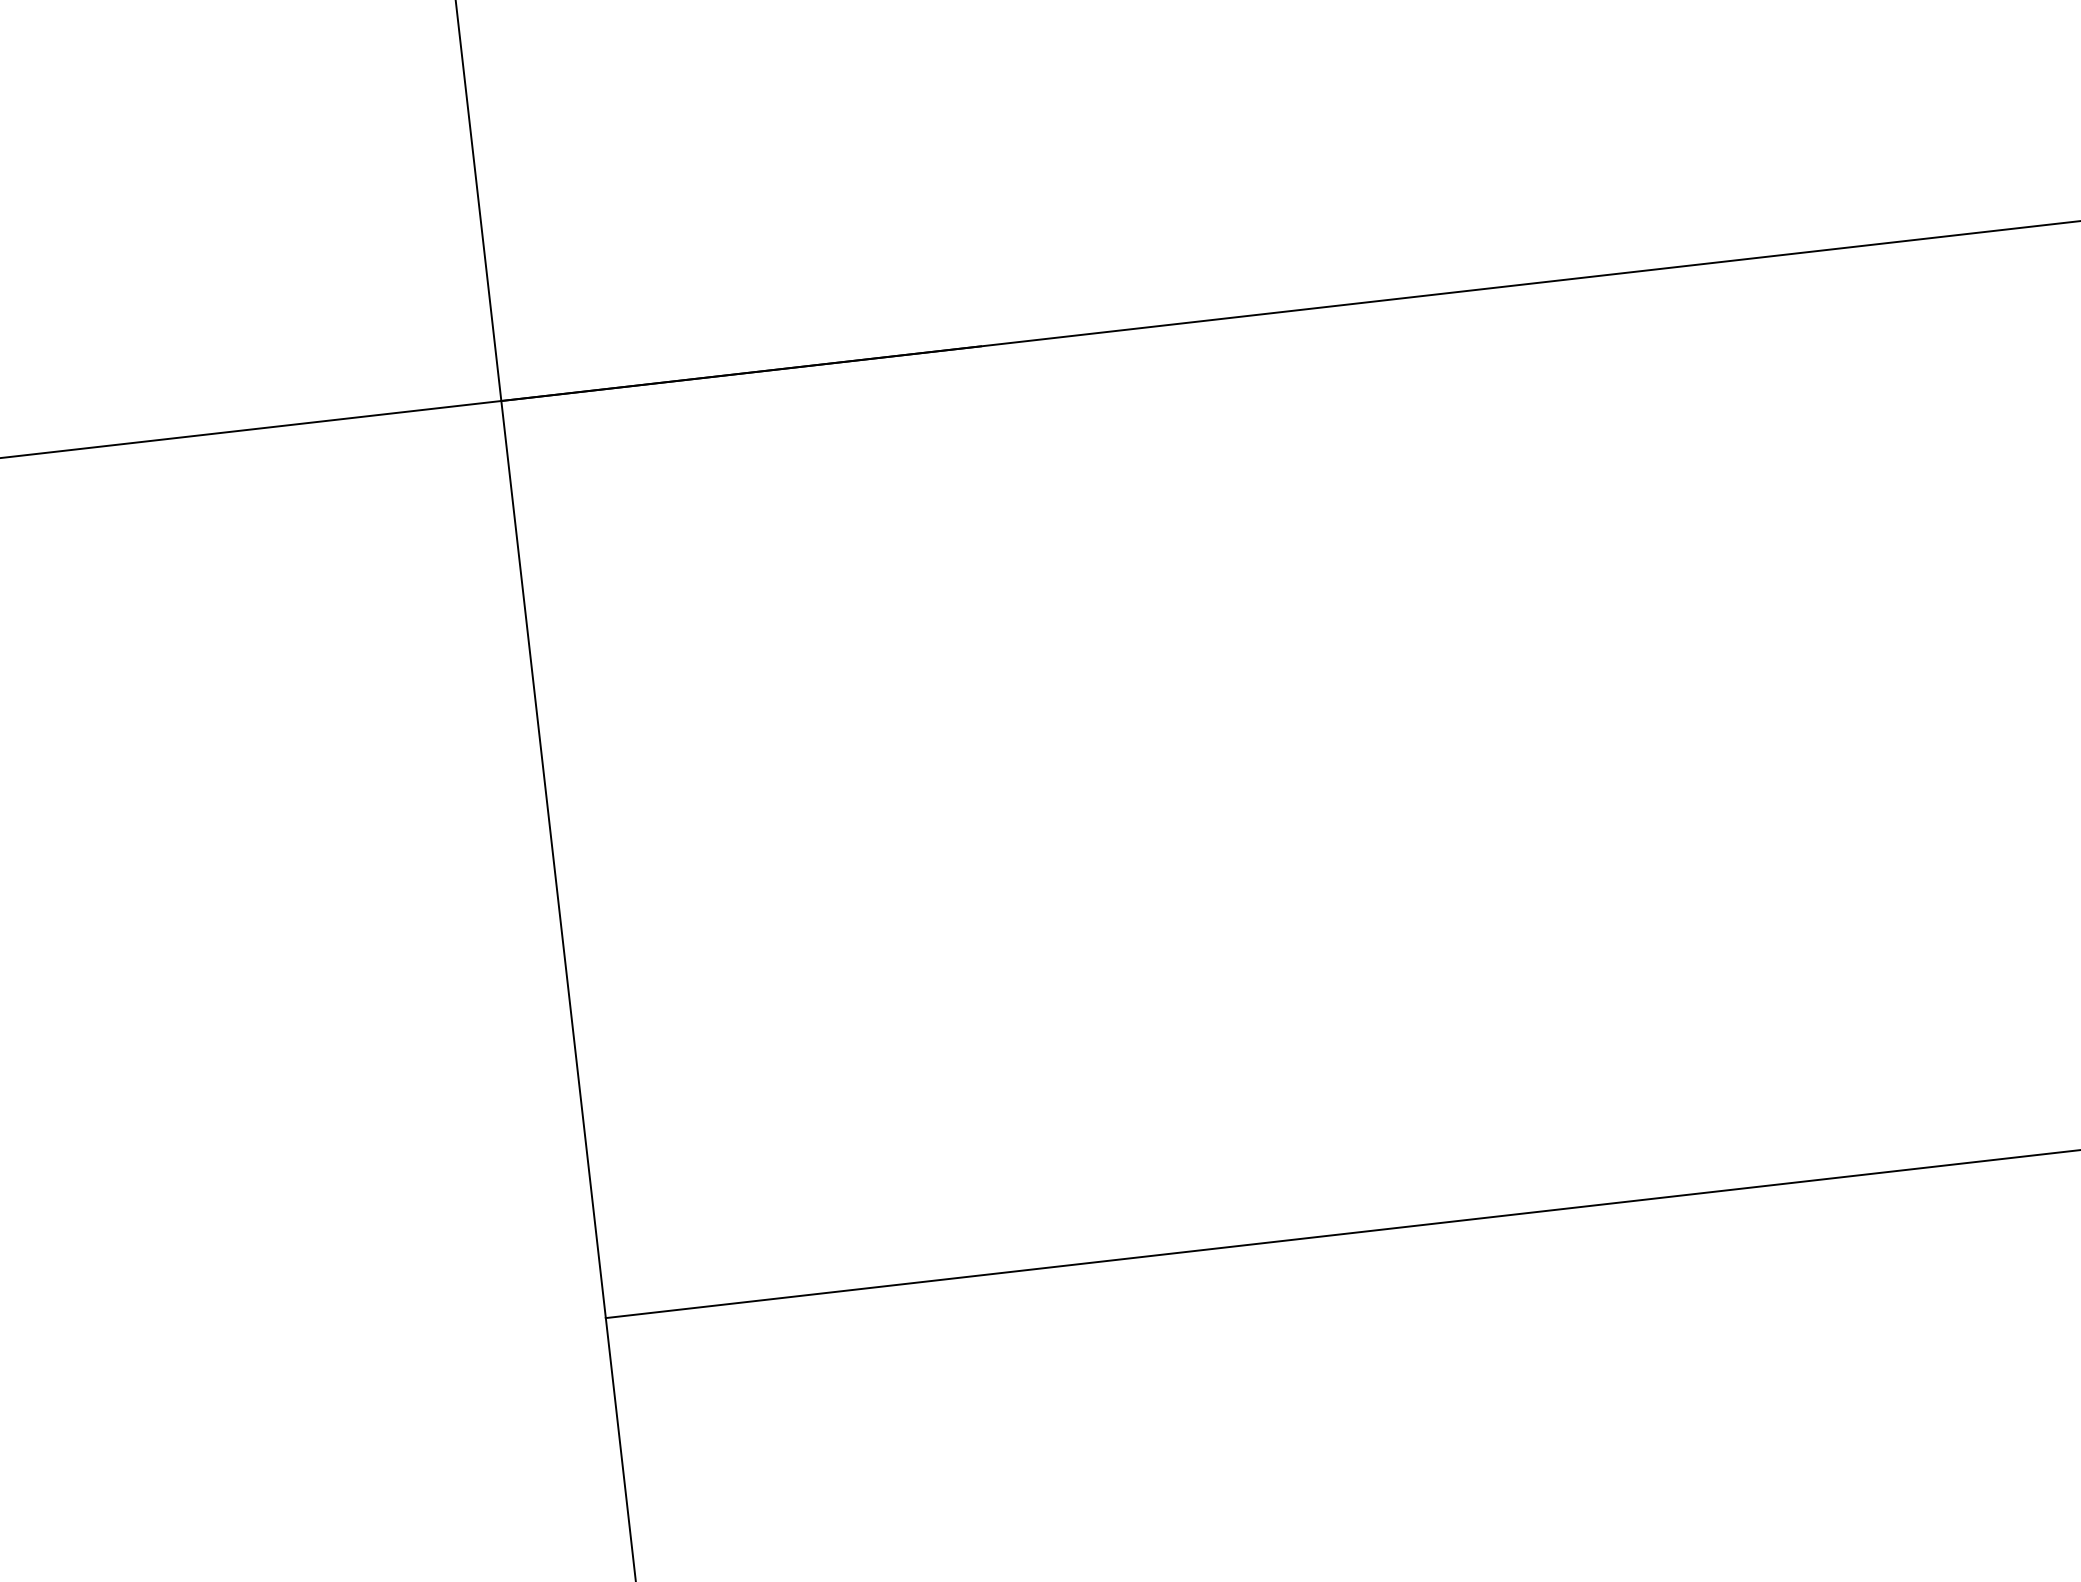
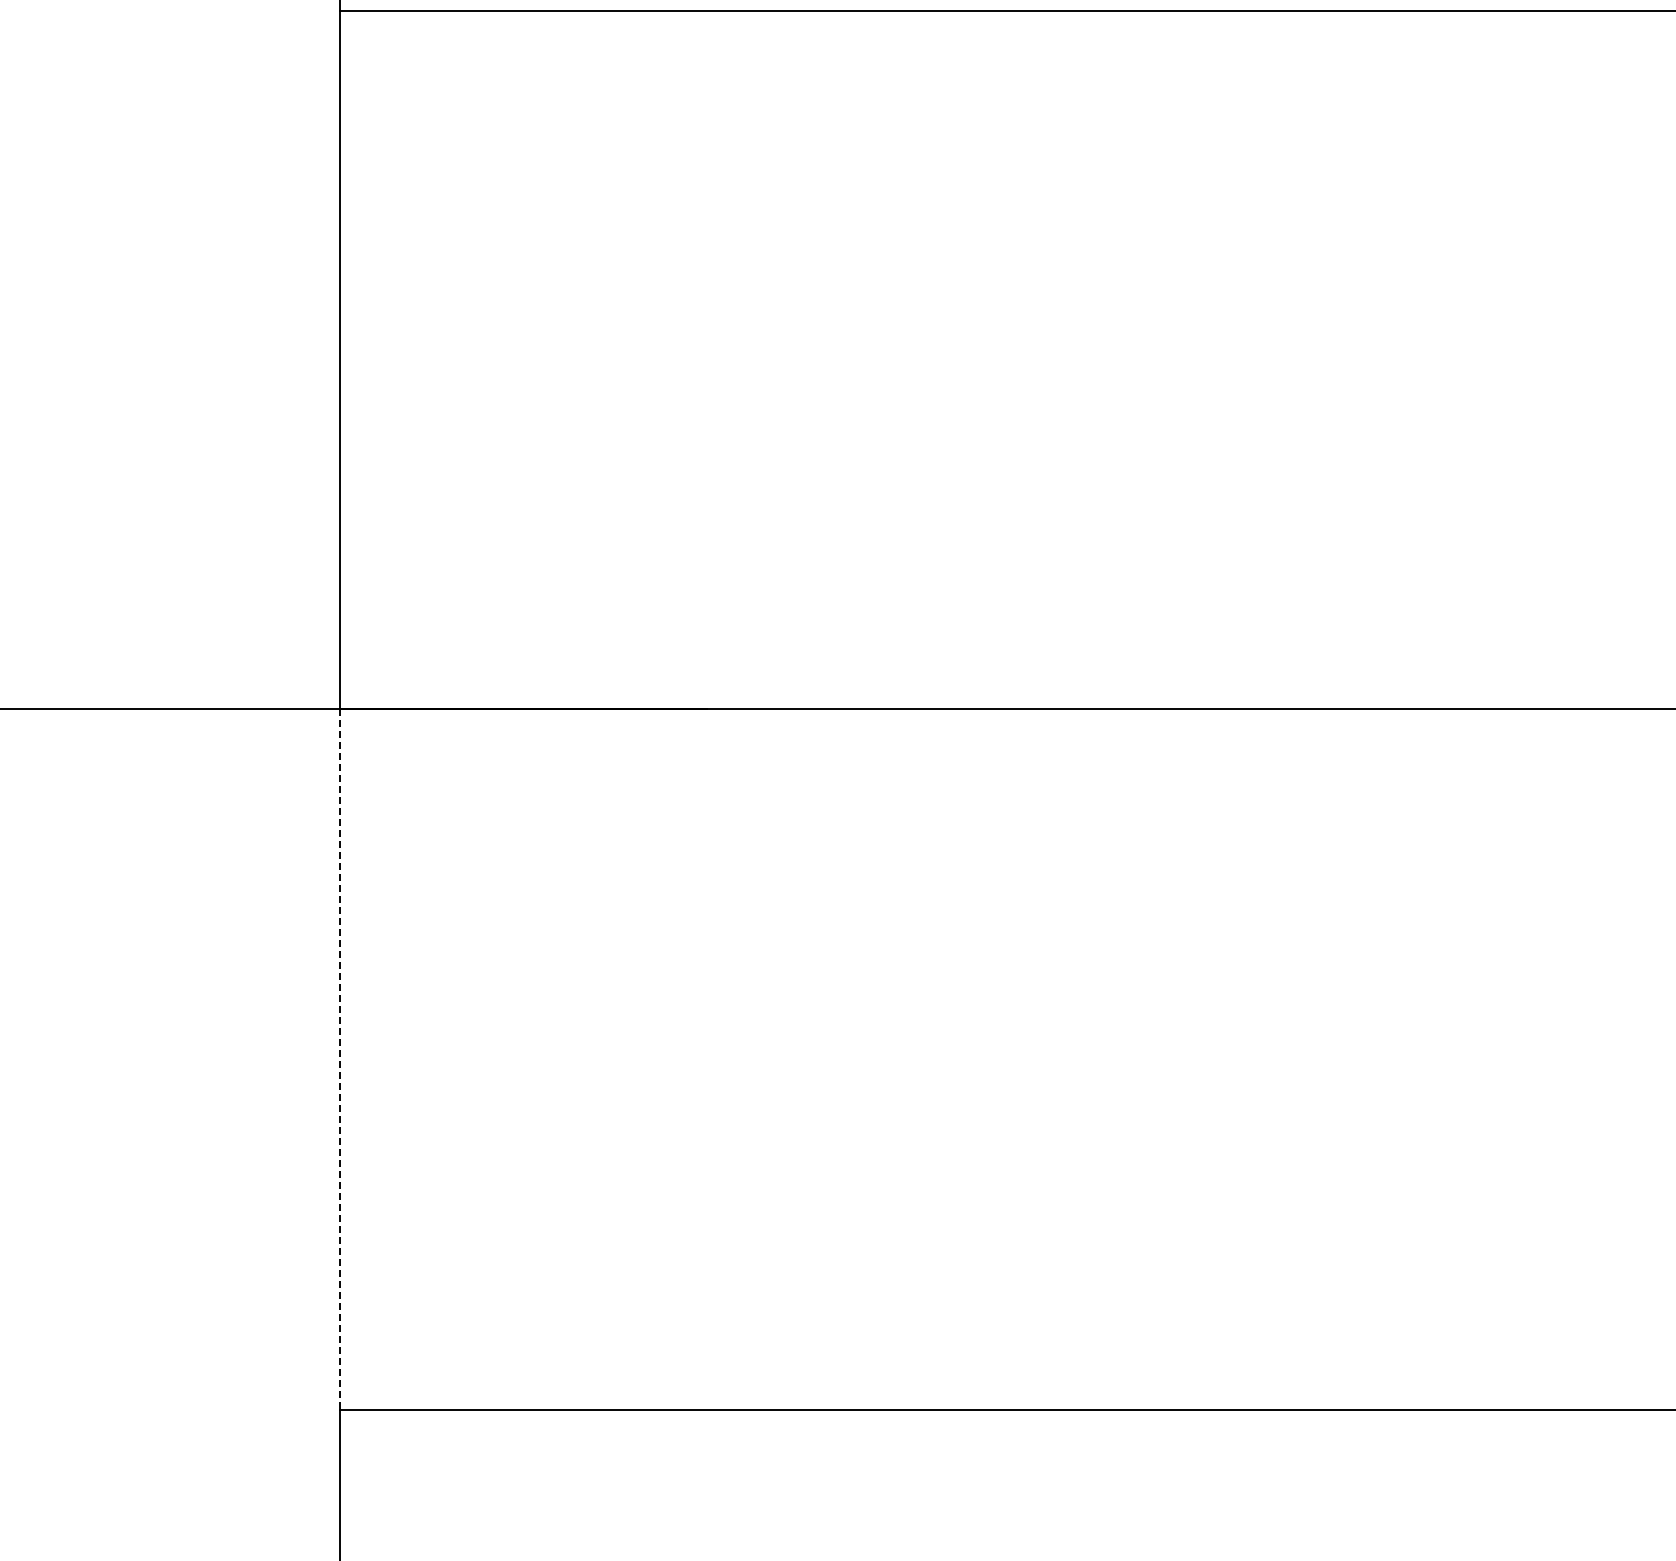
line: (553, 859) -> (340, 1059), solid -> dashed

